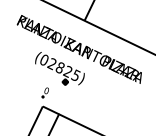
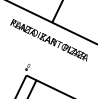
part: (59, 69) -> (36, 52), removed

